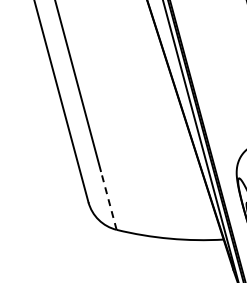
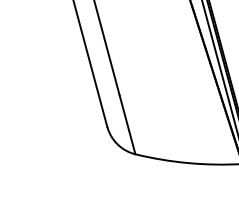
line: (108, 199) -> (127, 123), dashed -> solid

